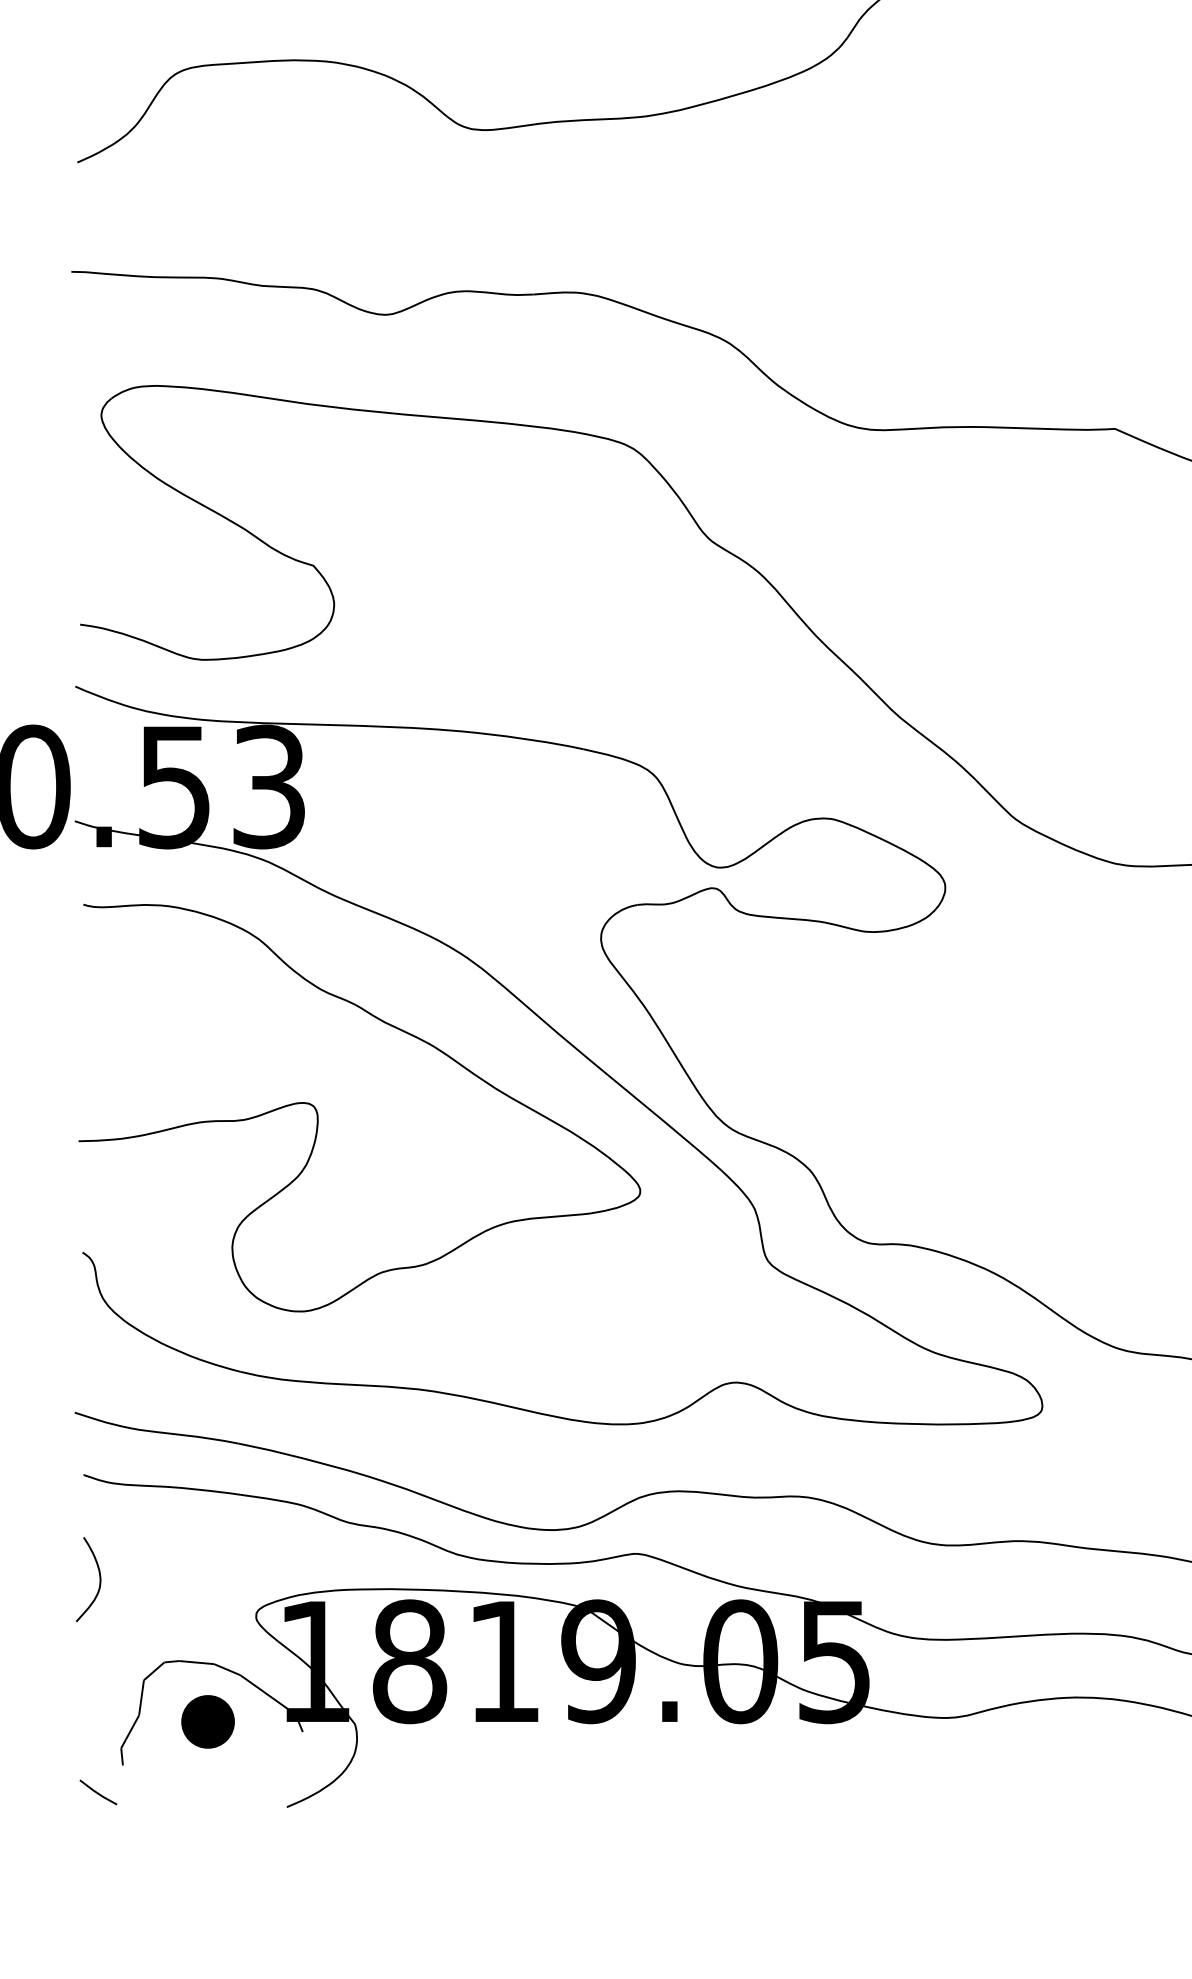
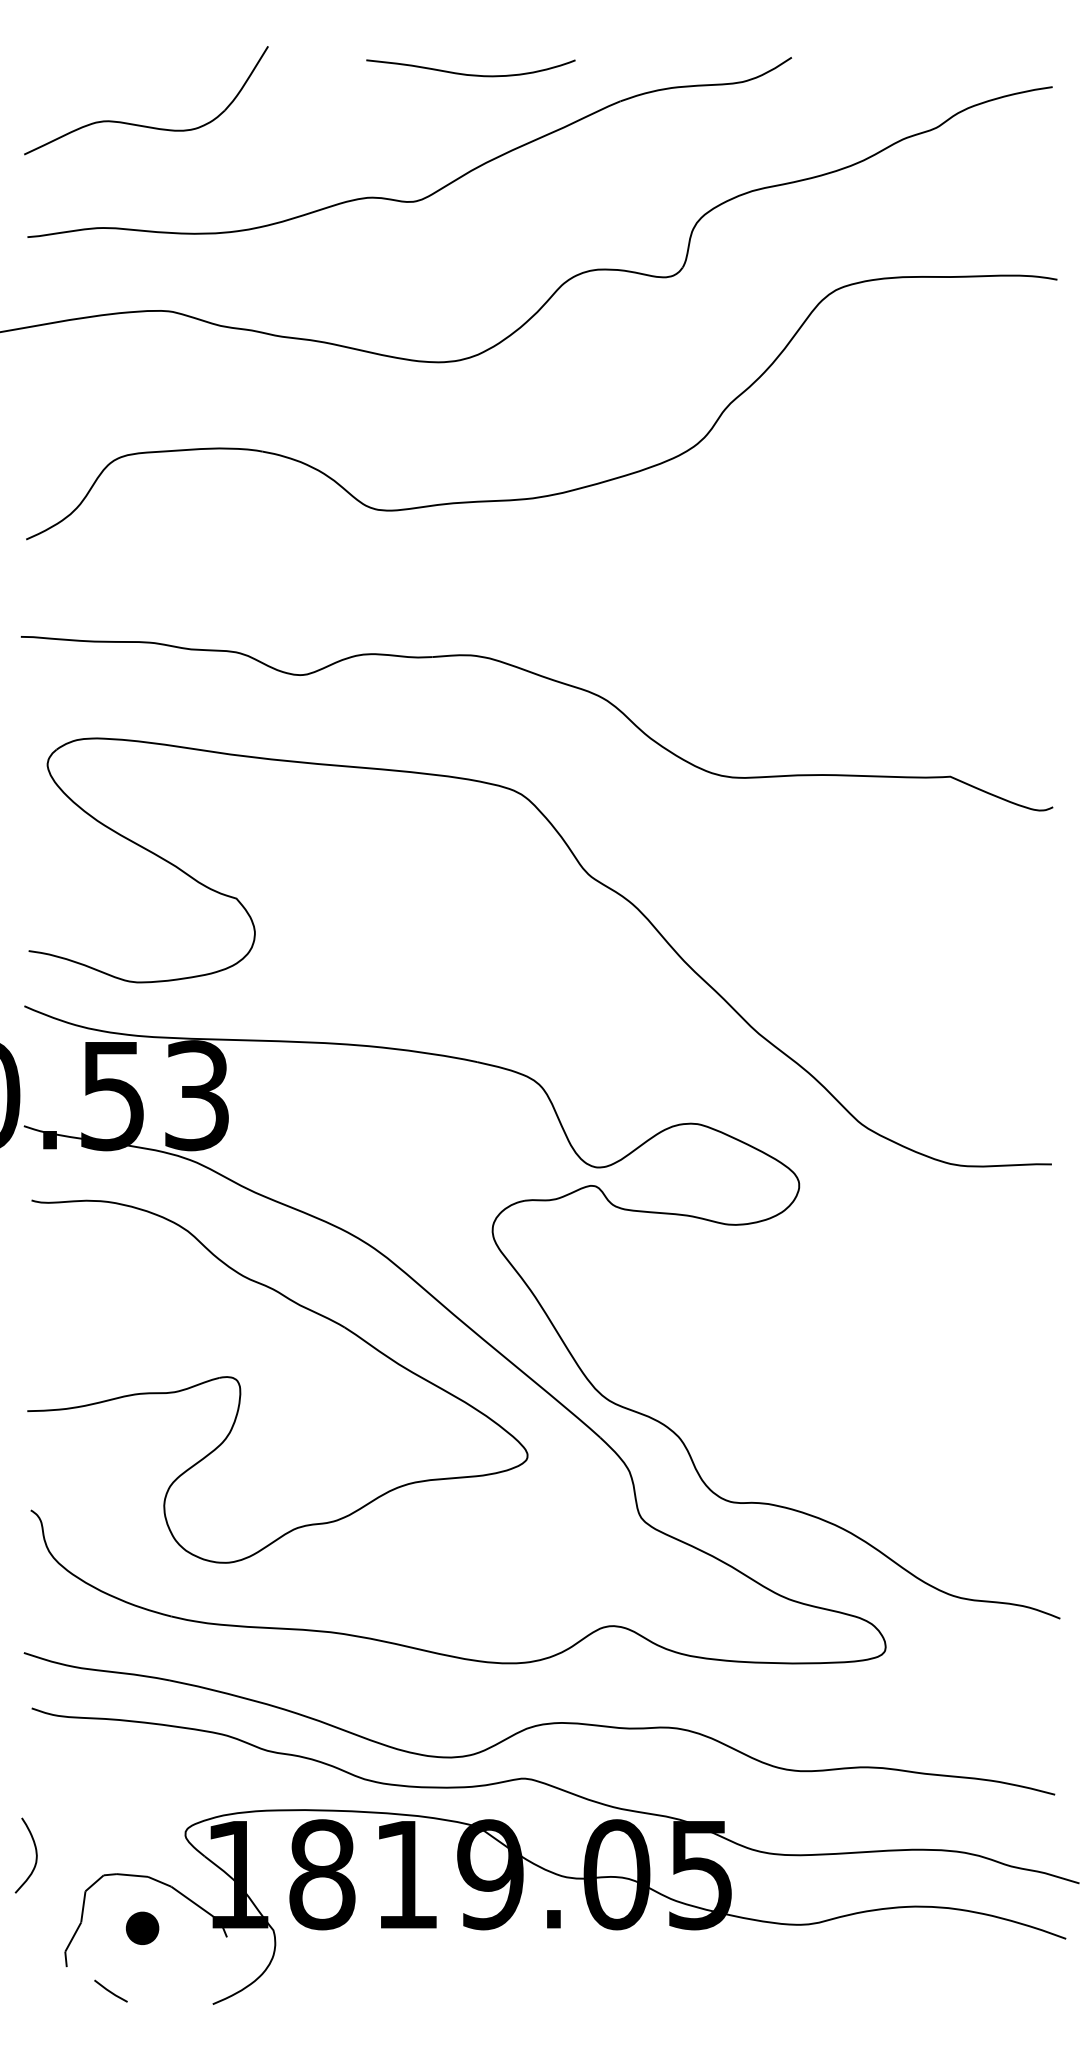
curve: (99, 1578) -> (35, 1854), moved
part: (207, 1722) -> (142, 1928), size x0.7
line: (97, 1791) -> (110, 1990), moved

